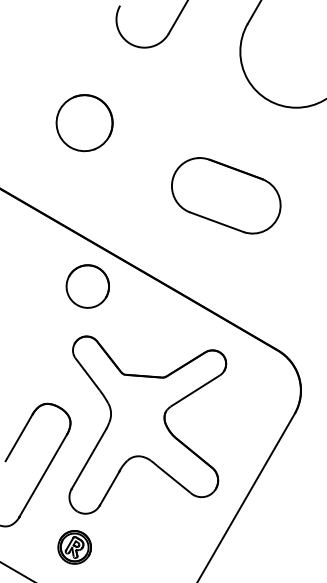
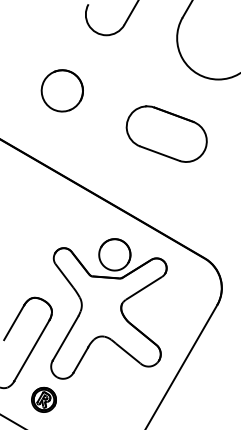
part: (226, 195) -> (166, 133), moved
part: (87, 286) -> (114, 254), moved
part: (74, 547) -> (43, 400), moved

